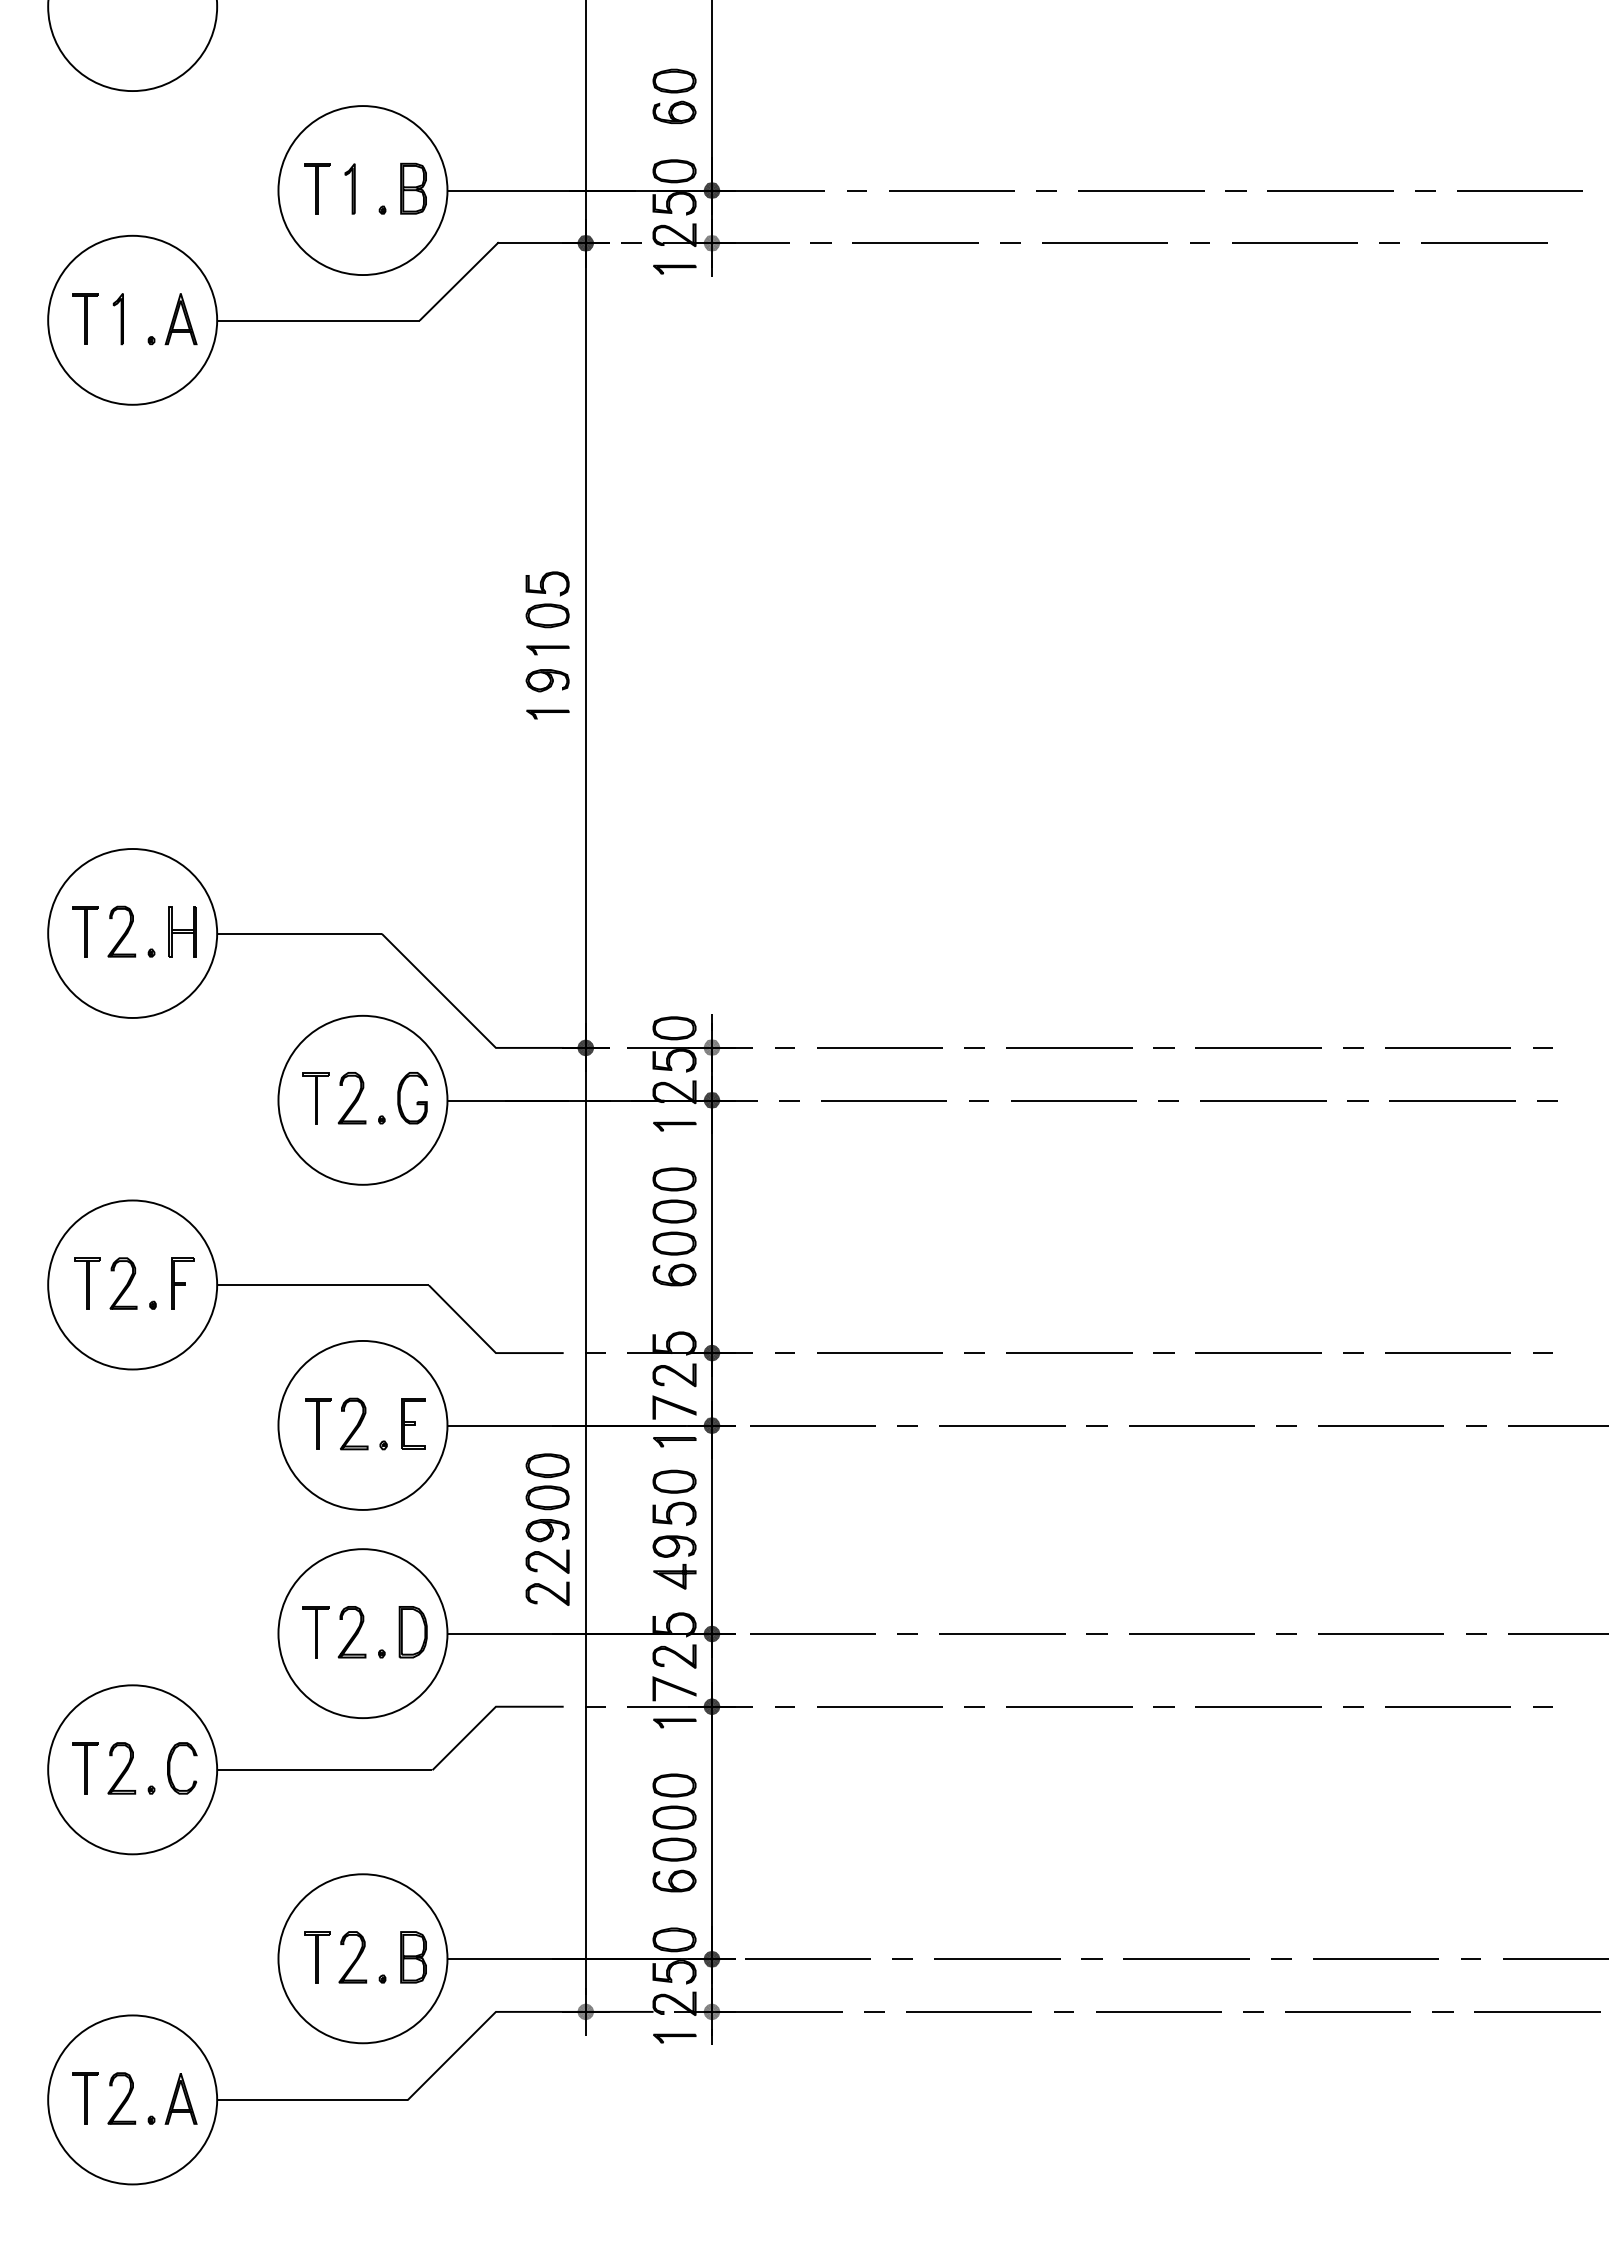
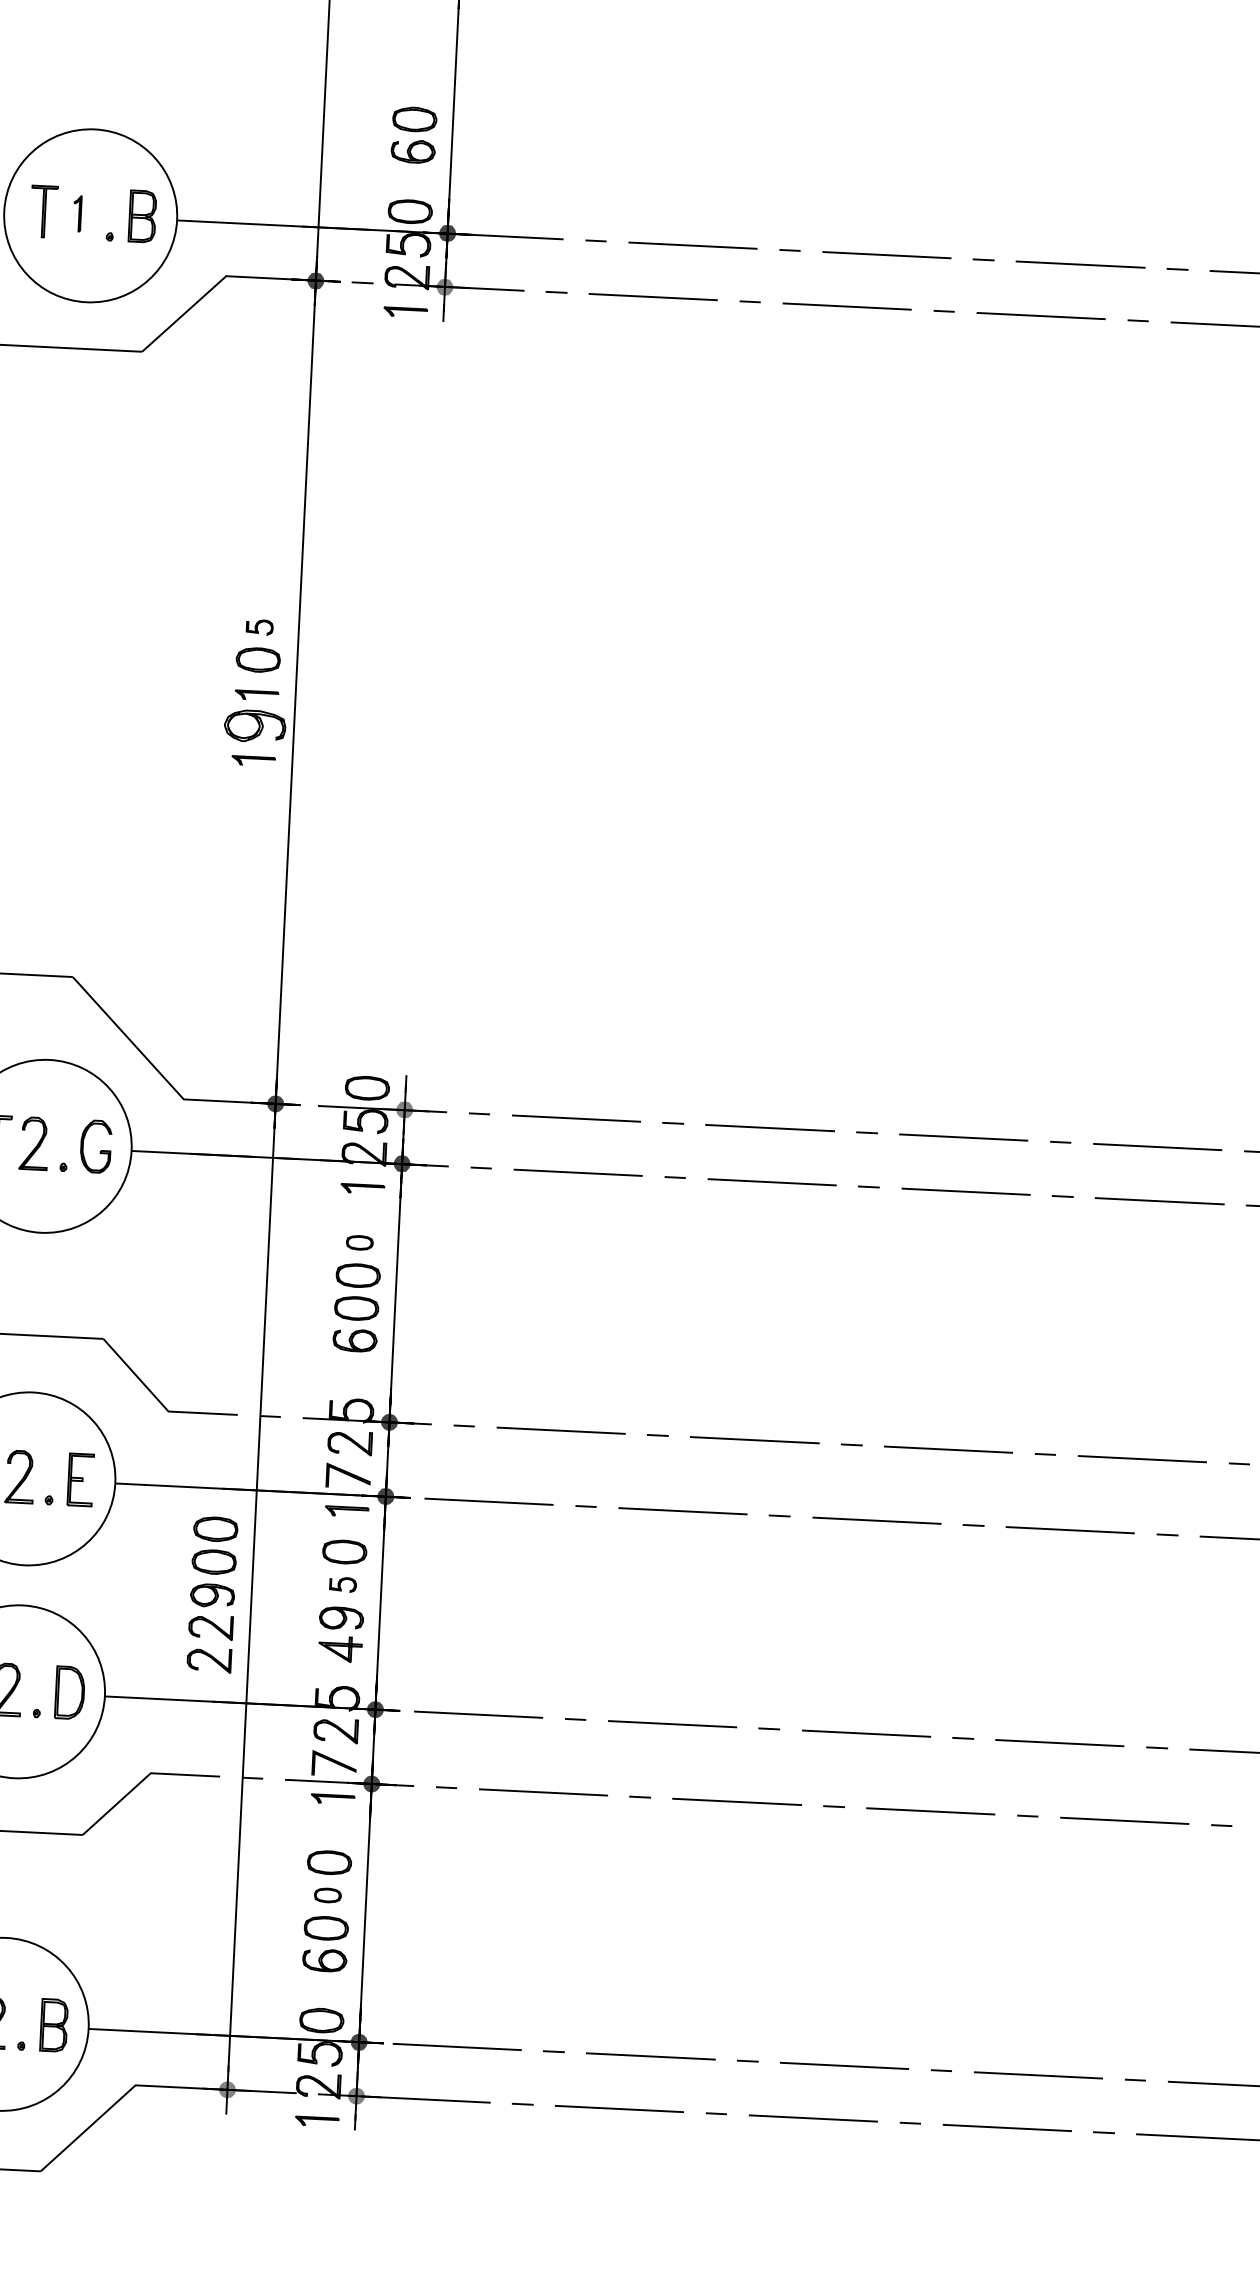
part: (349, 188) -> (77, 213), size x0.7
part: (547, 583) -> (259, 626), size x0.6
part: (547, 680) -> (254, 726), size x1.4
part: (674, 1179) -> (359, 1242), size x0.6
part: (674, 1513) -> (343, 1584), size x0.6
part: (674, 1817) -> (327, 1895), size x0.6

